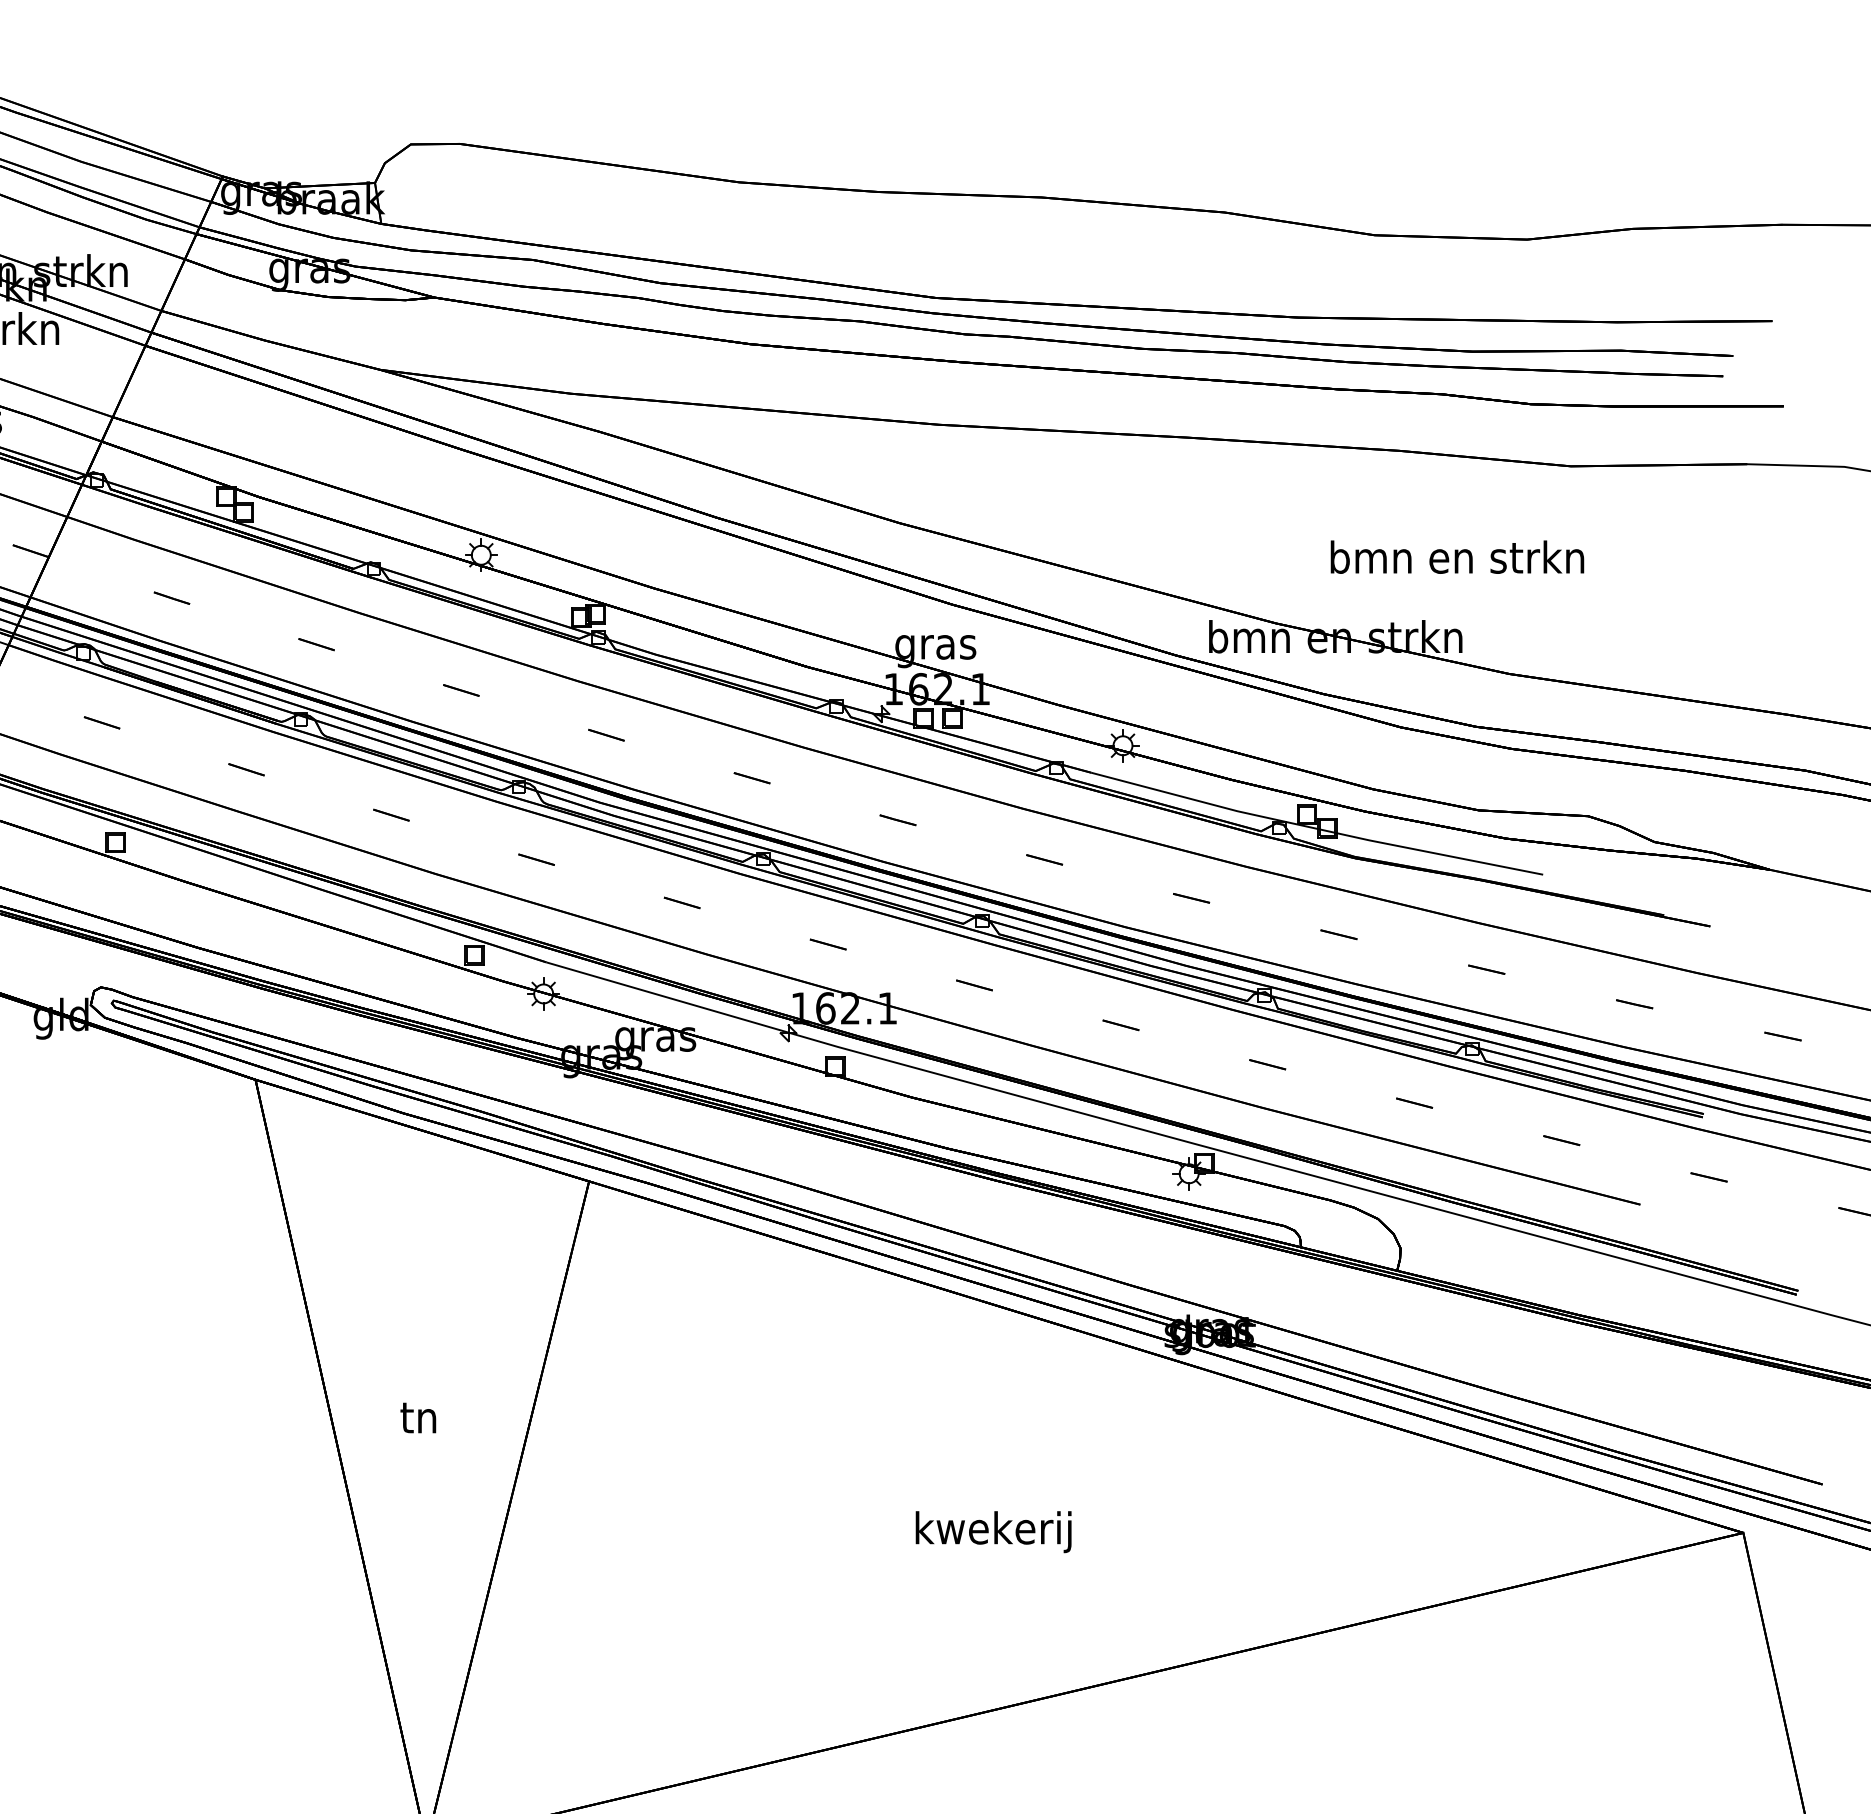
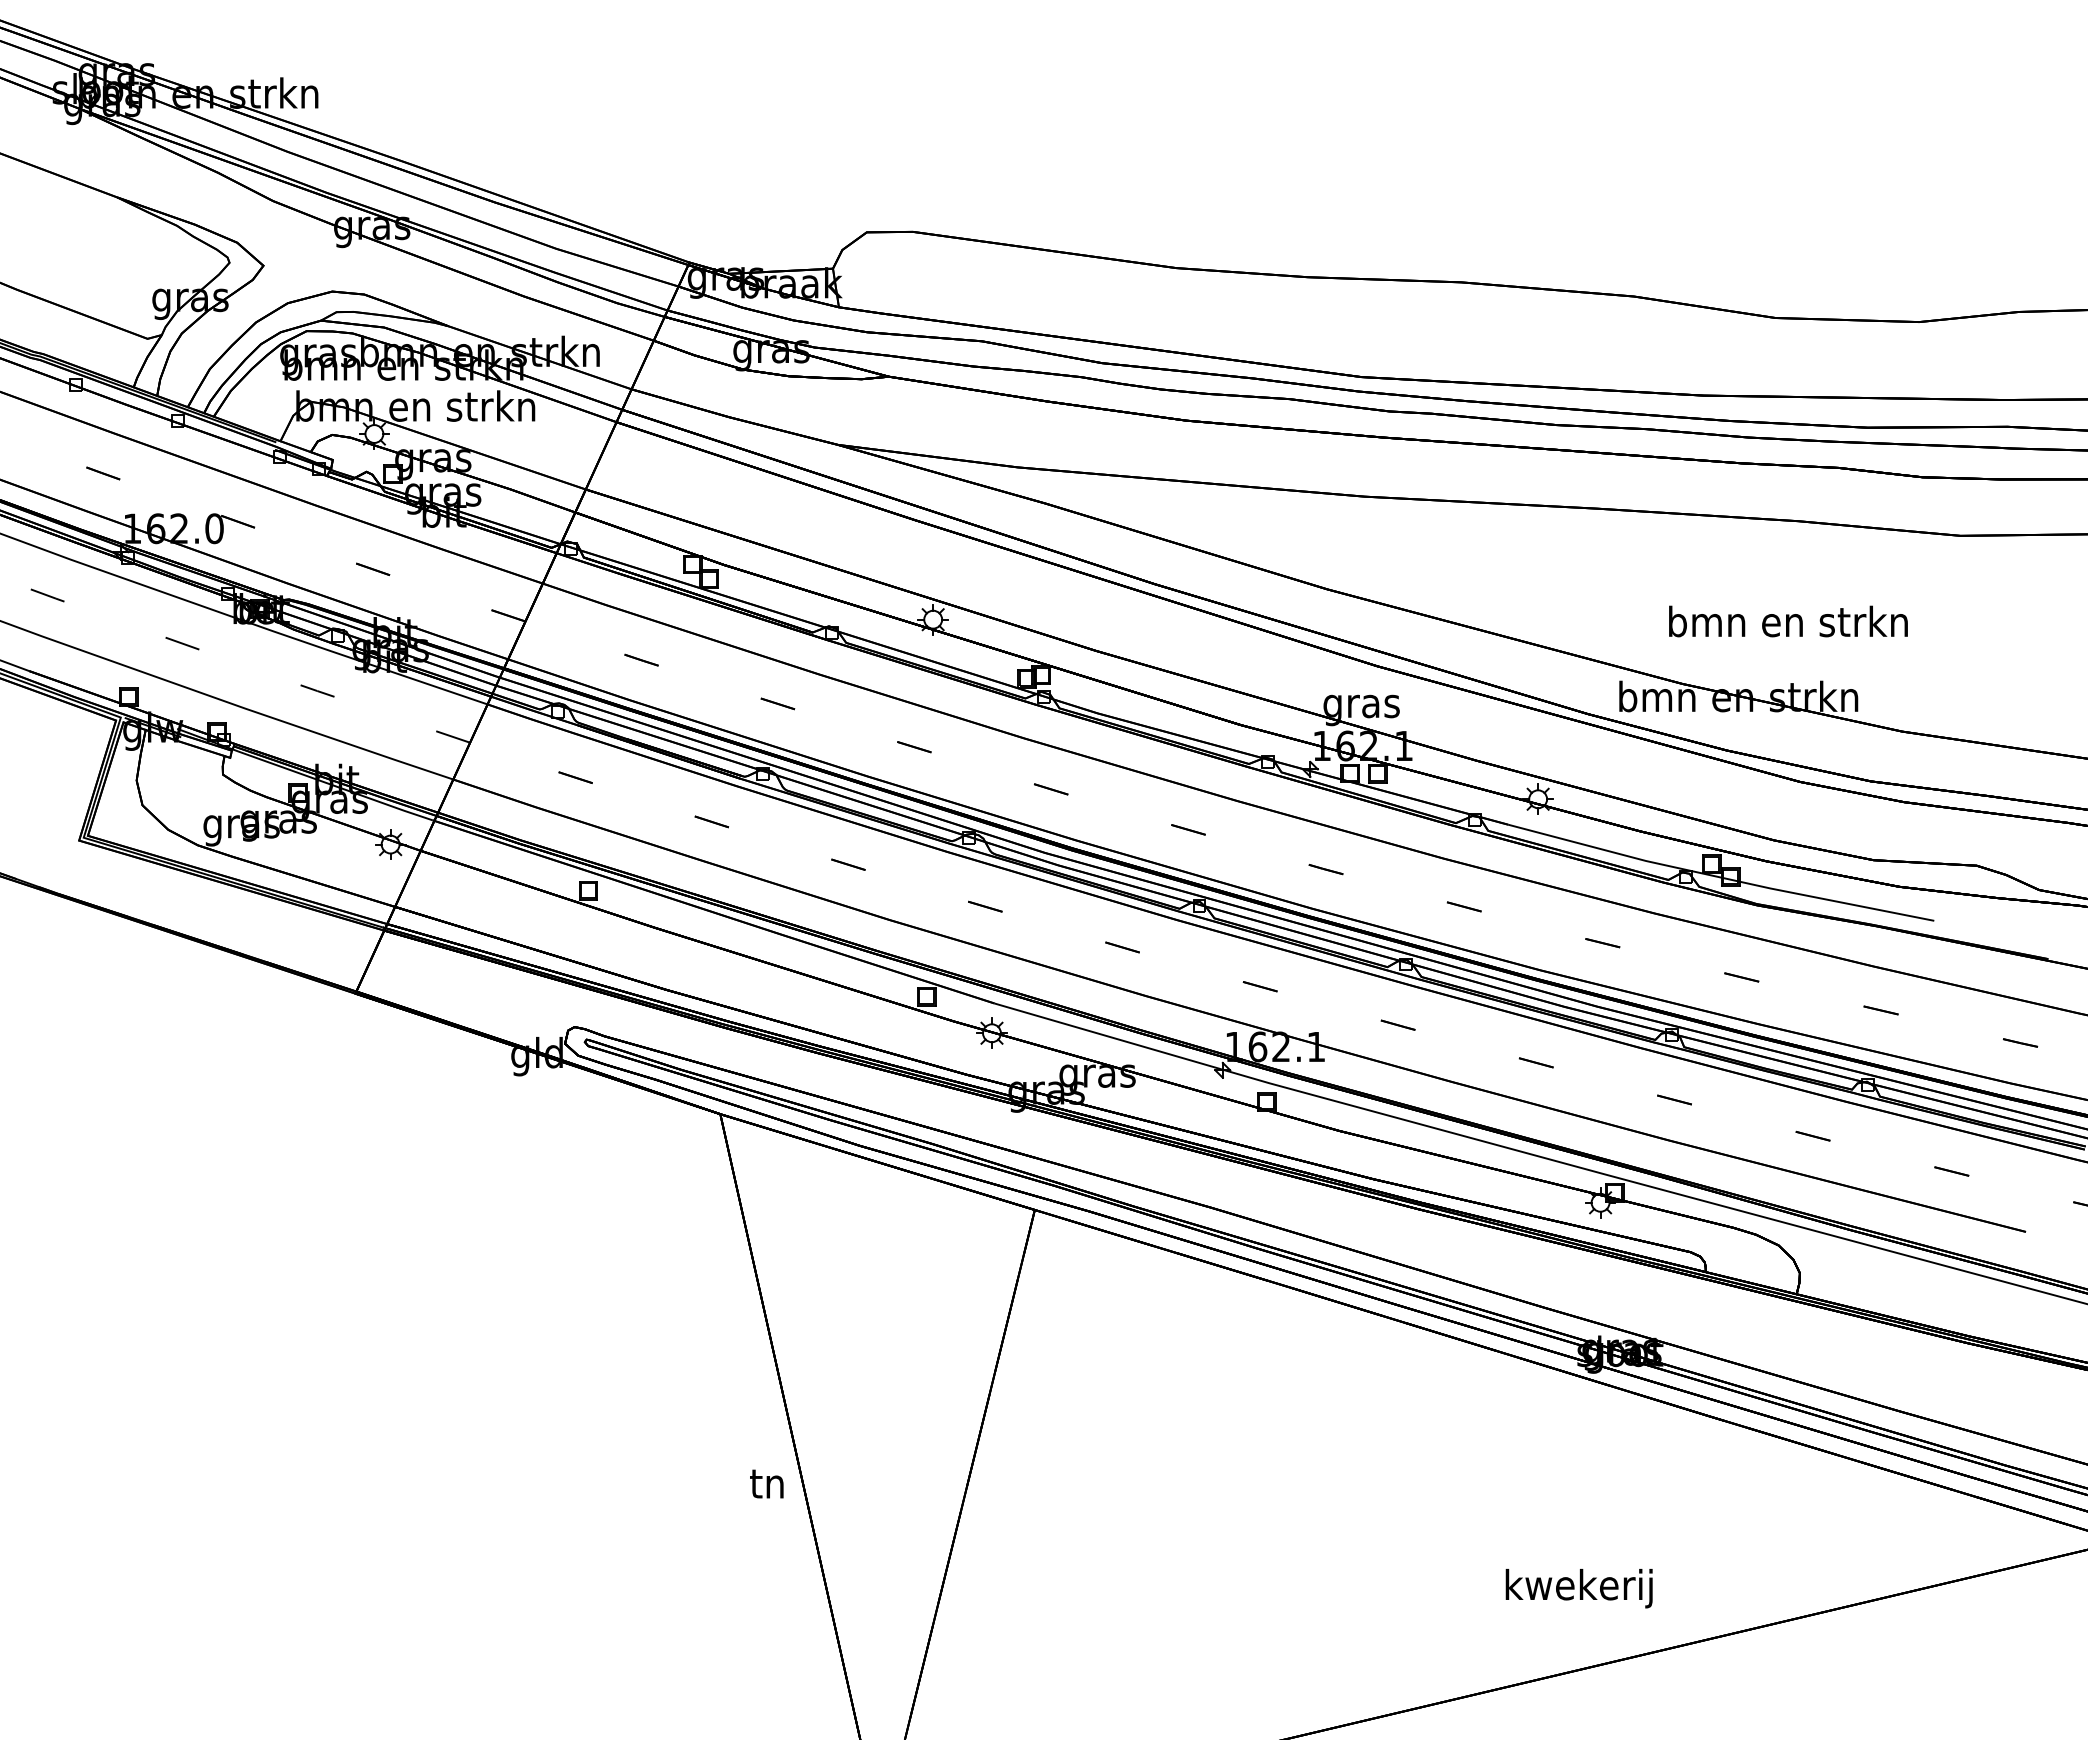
text: (1457, 557) -> (1788, 621), moved
text: (417, 1417) -> (766, 1483), moved
text: (992, 1531) -> (1578, 1588), moved

